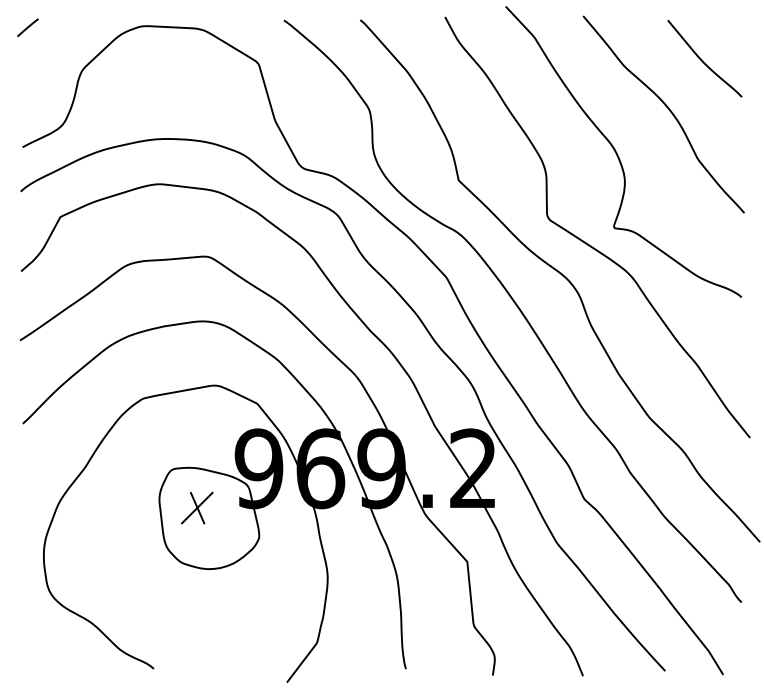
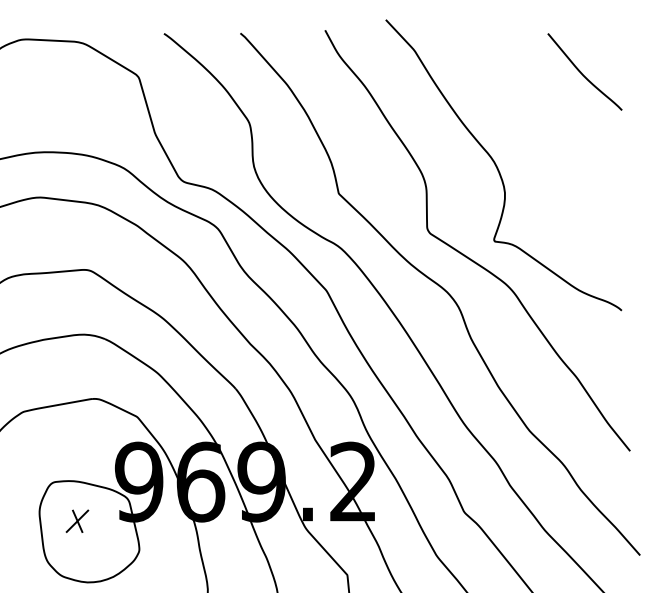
curve: (668, 110) -> (548, 123), removed
part: (197, 507) -> (77, 520), size x0.7

